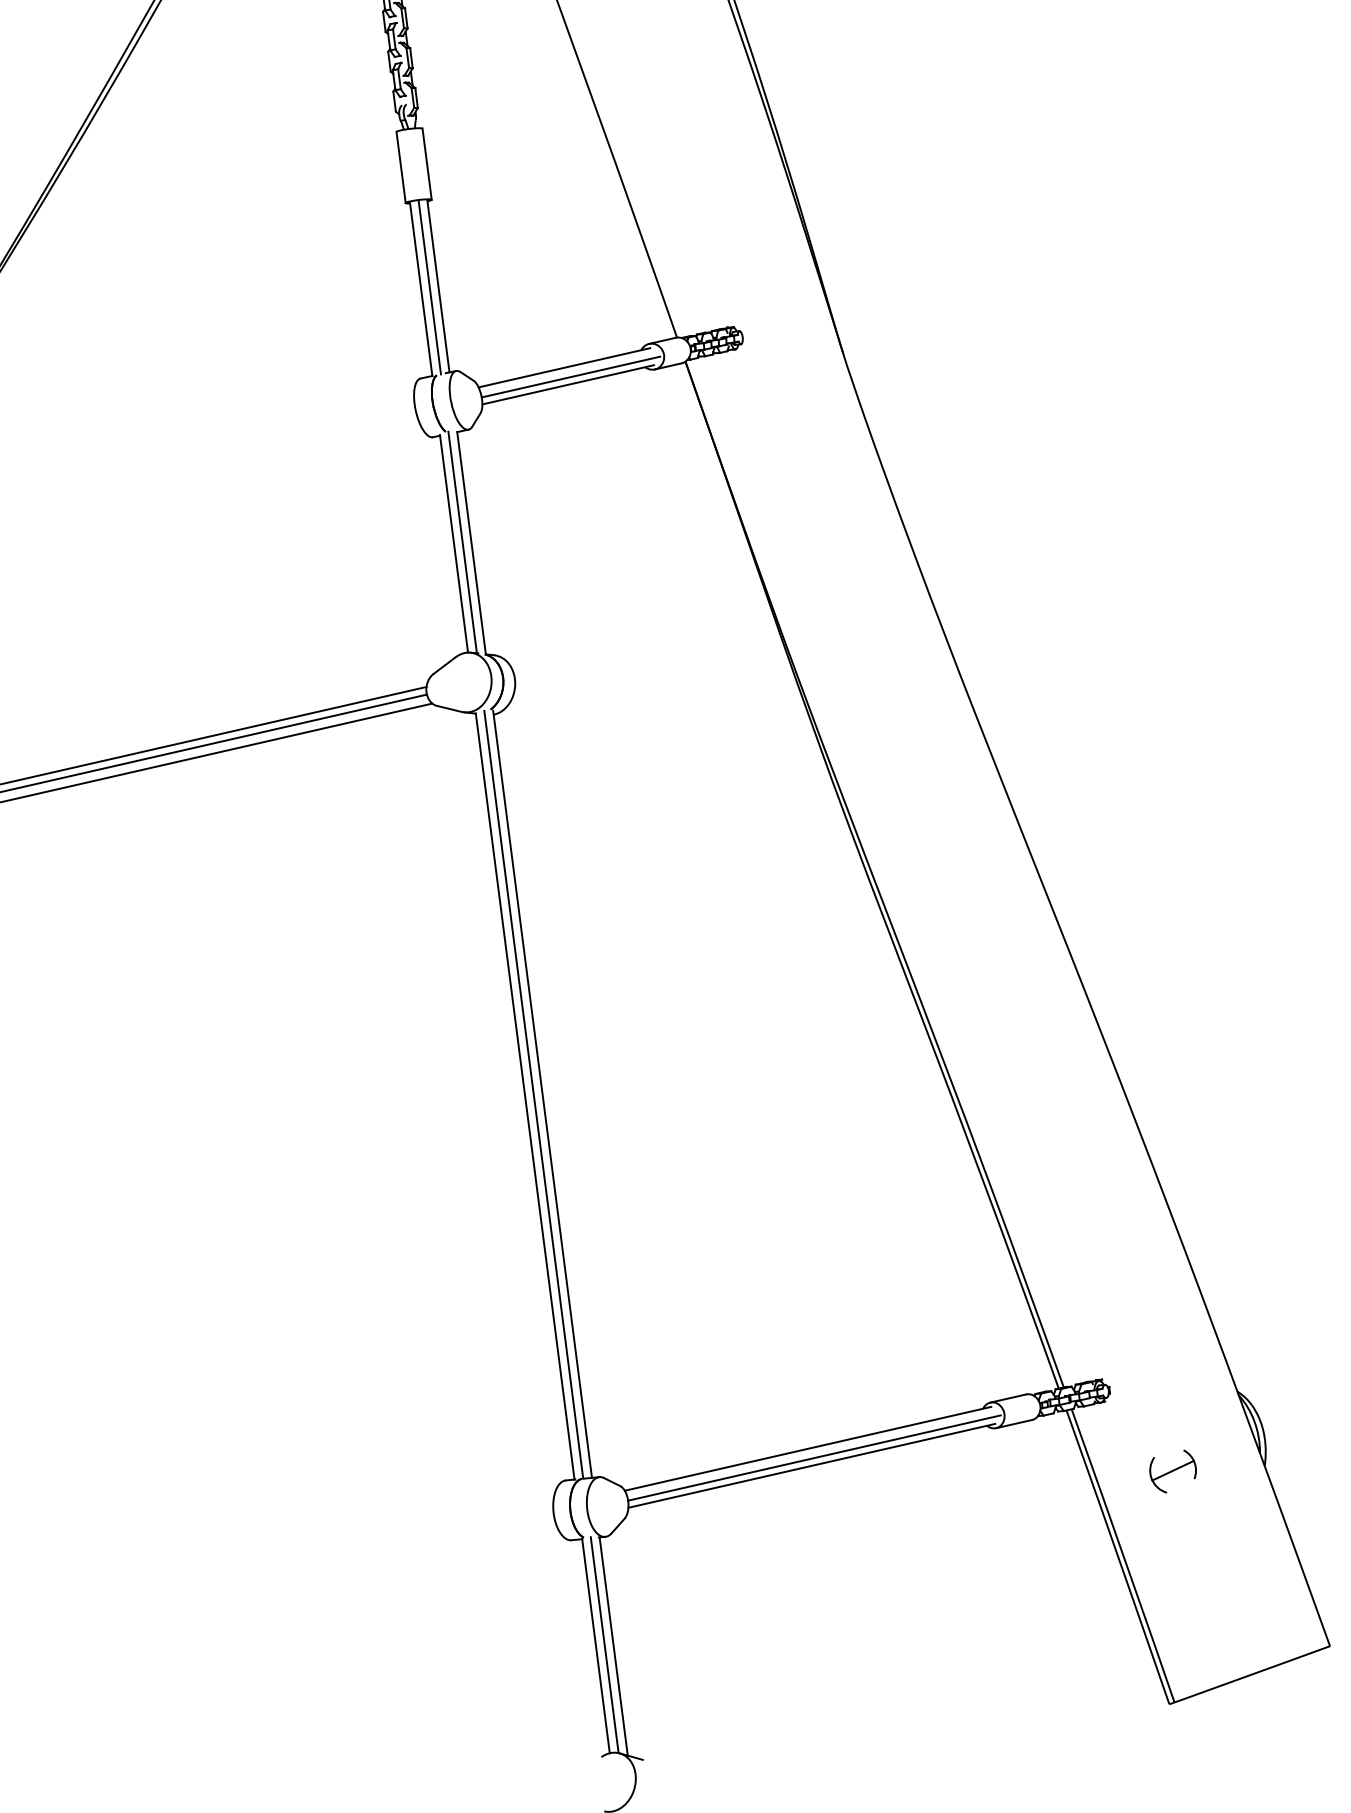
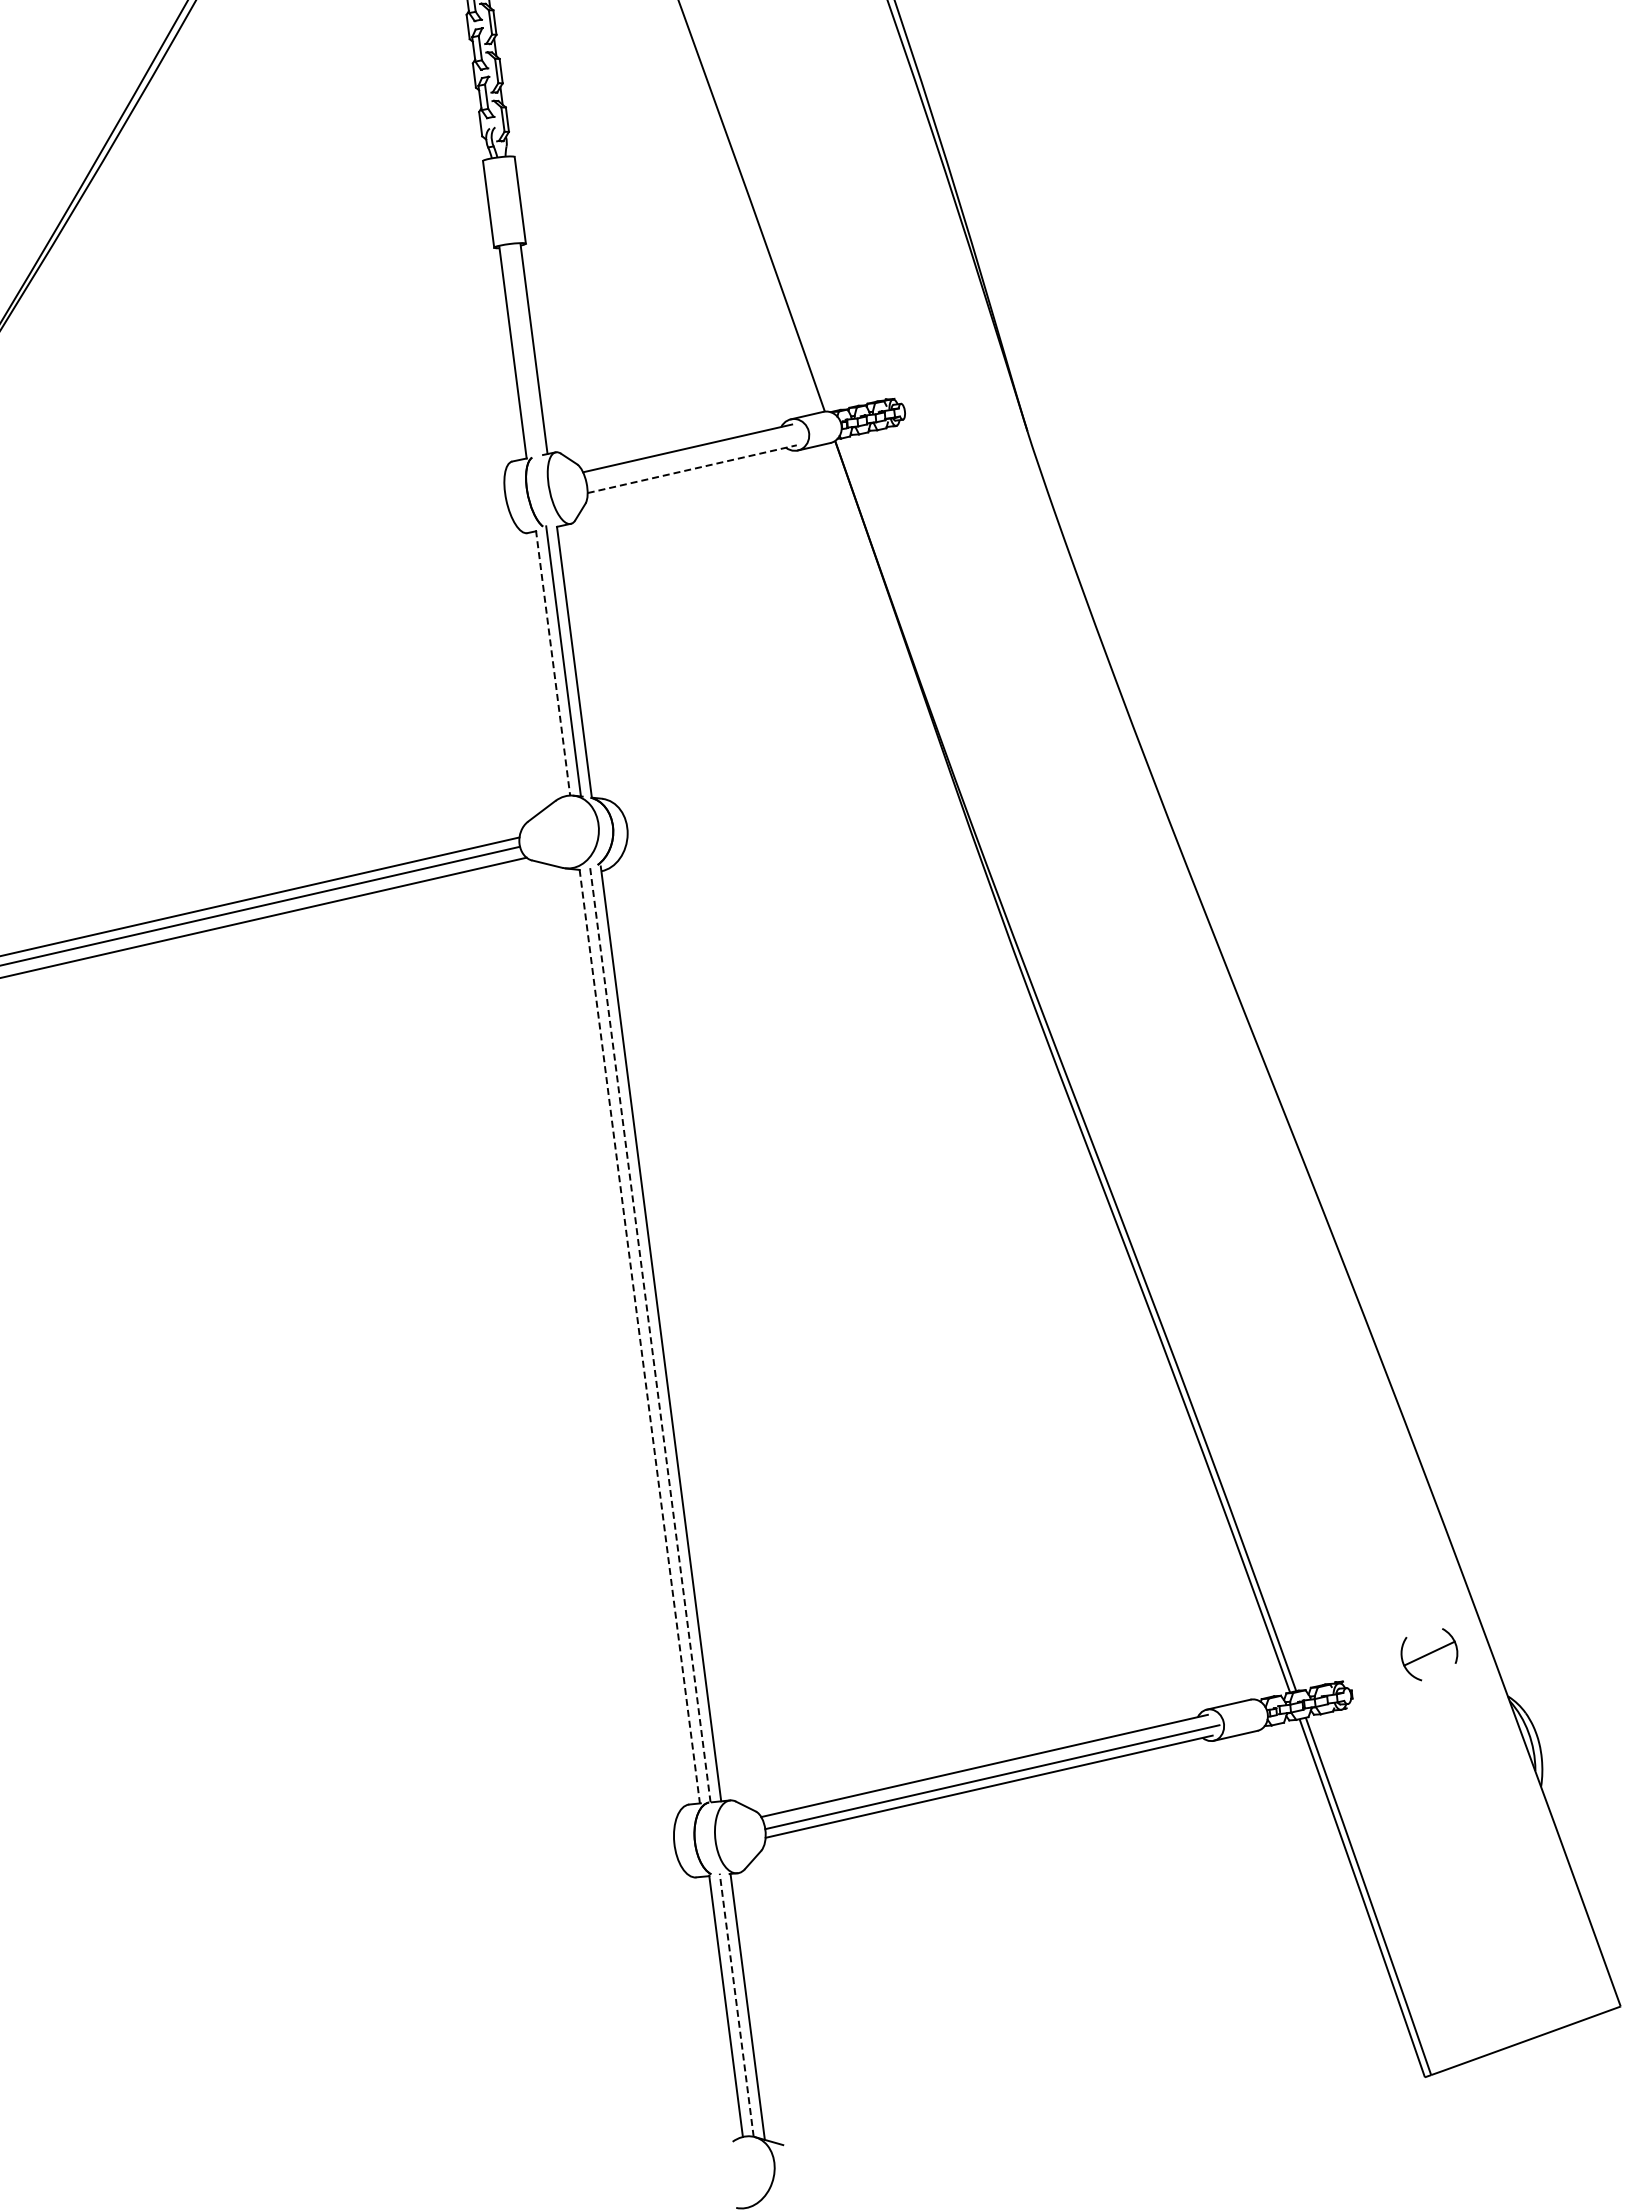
line: (429, 287) -> (523, 350), removed
line: (570, 376) -> (695, 459), removed
line: (568, 385) -> (692, 469), solid -> dashed
line: (454, 543) -> (553, 662), solid -> dashed
line: (533, 1094) -> (650, 1334), solid -> dashed
line: (524, 1096) -> (639, 1336), solid -> dashed
part: (1173, 1471) -> (1429, 1654), moved
line: (604, 1645) -> (736, 2005), solid -> dashed

